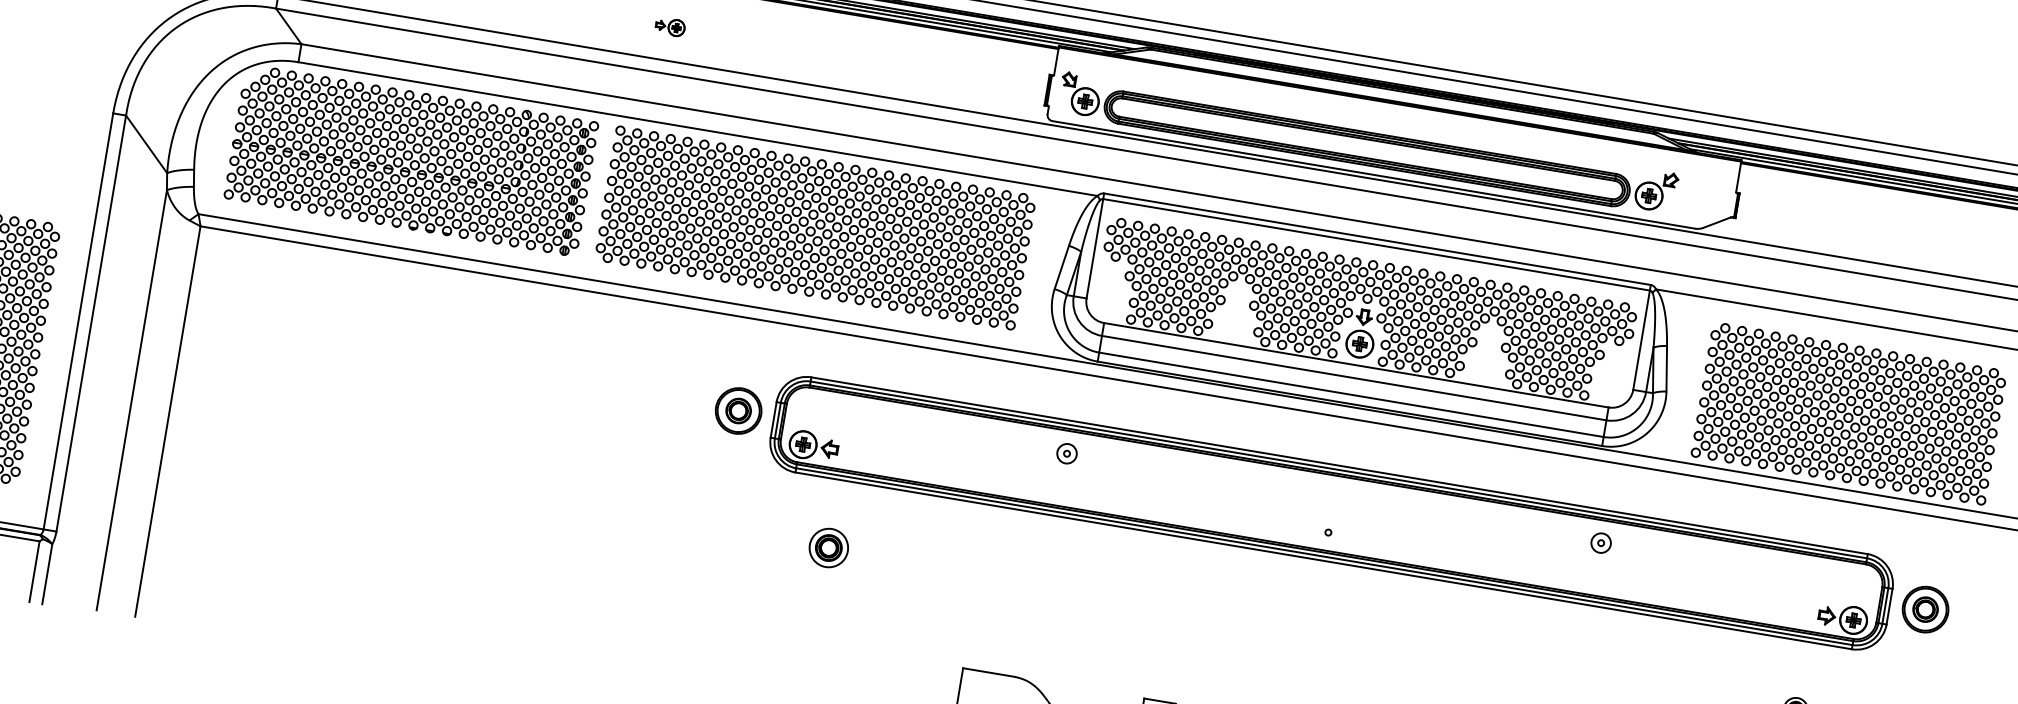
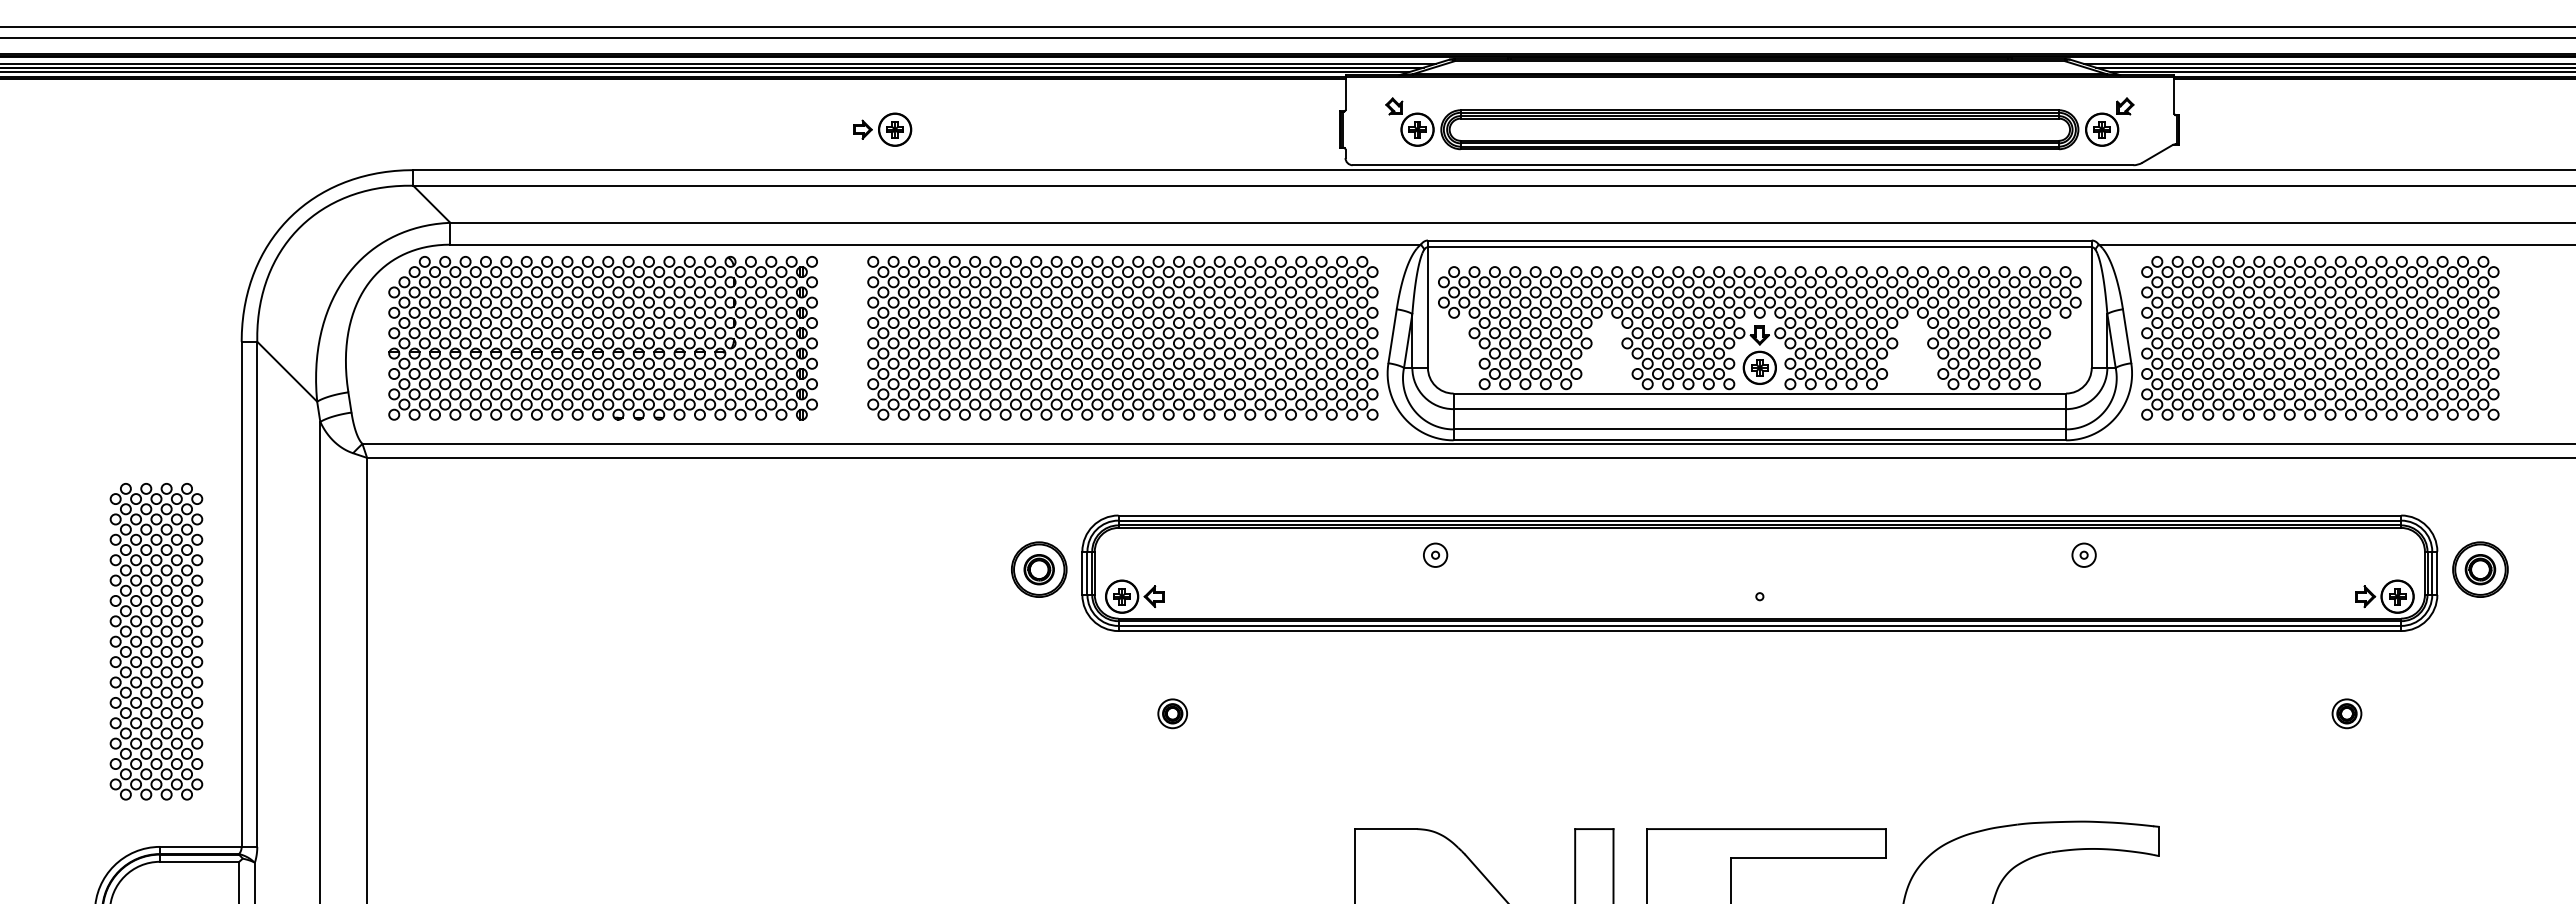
part: (670, 26) -> (882, 129), size x1.67
part: (1367, 143) -> (1759, 123), moved
part: (815, 228) -> (1122, 338), moved
part: (1849, 413) -> (2320, 338), moved
part: (828, 547) -> (1172, 713), size x0.62

